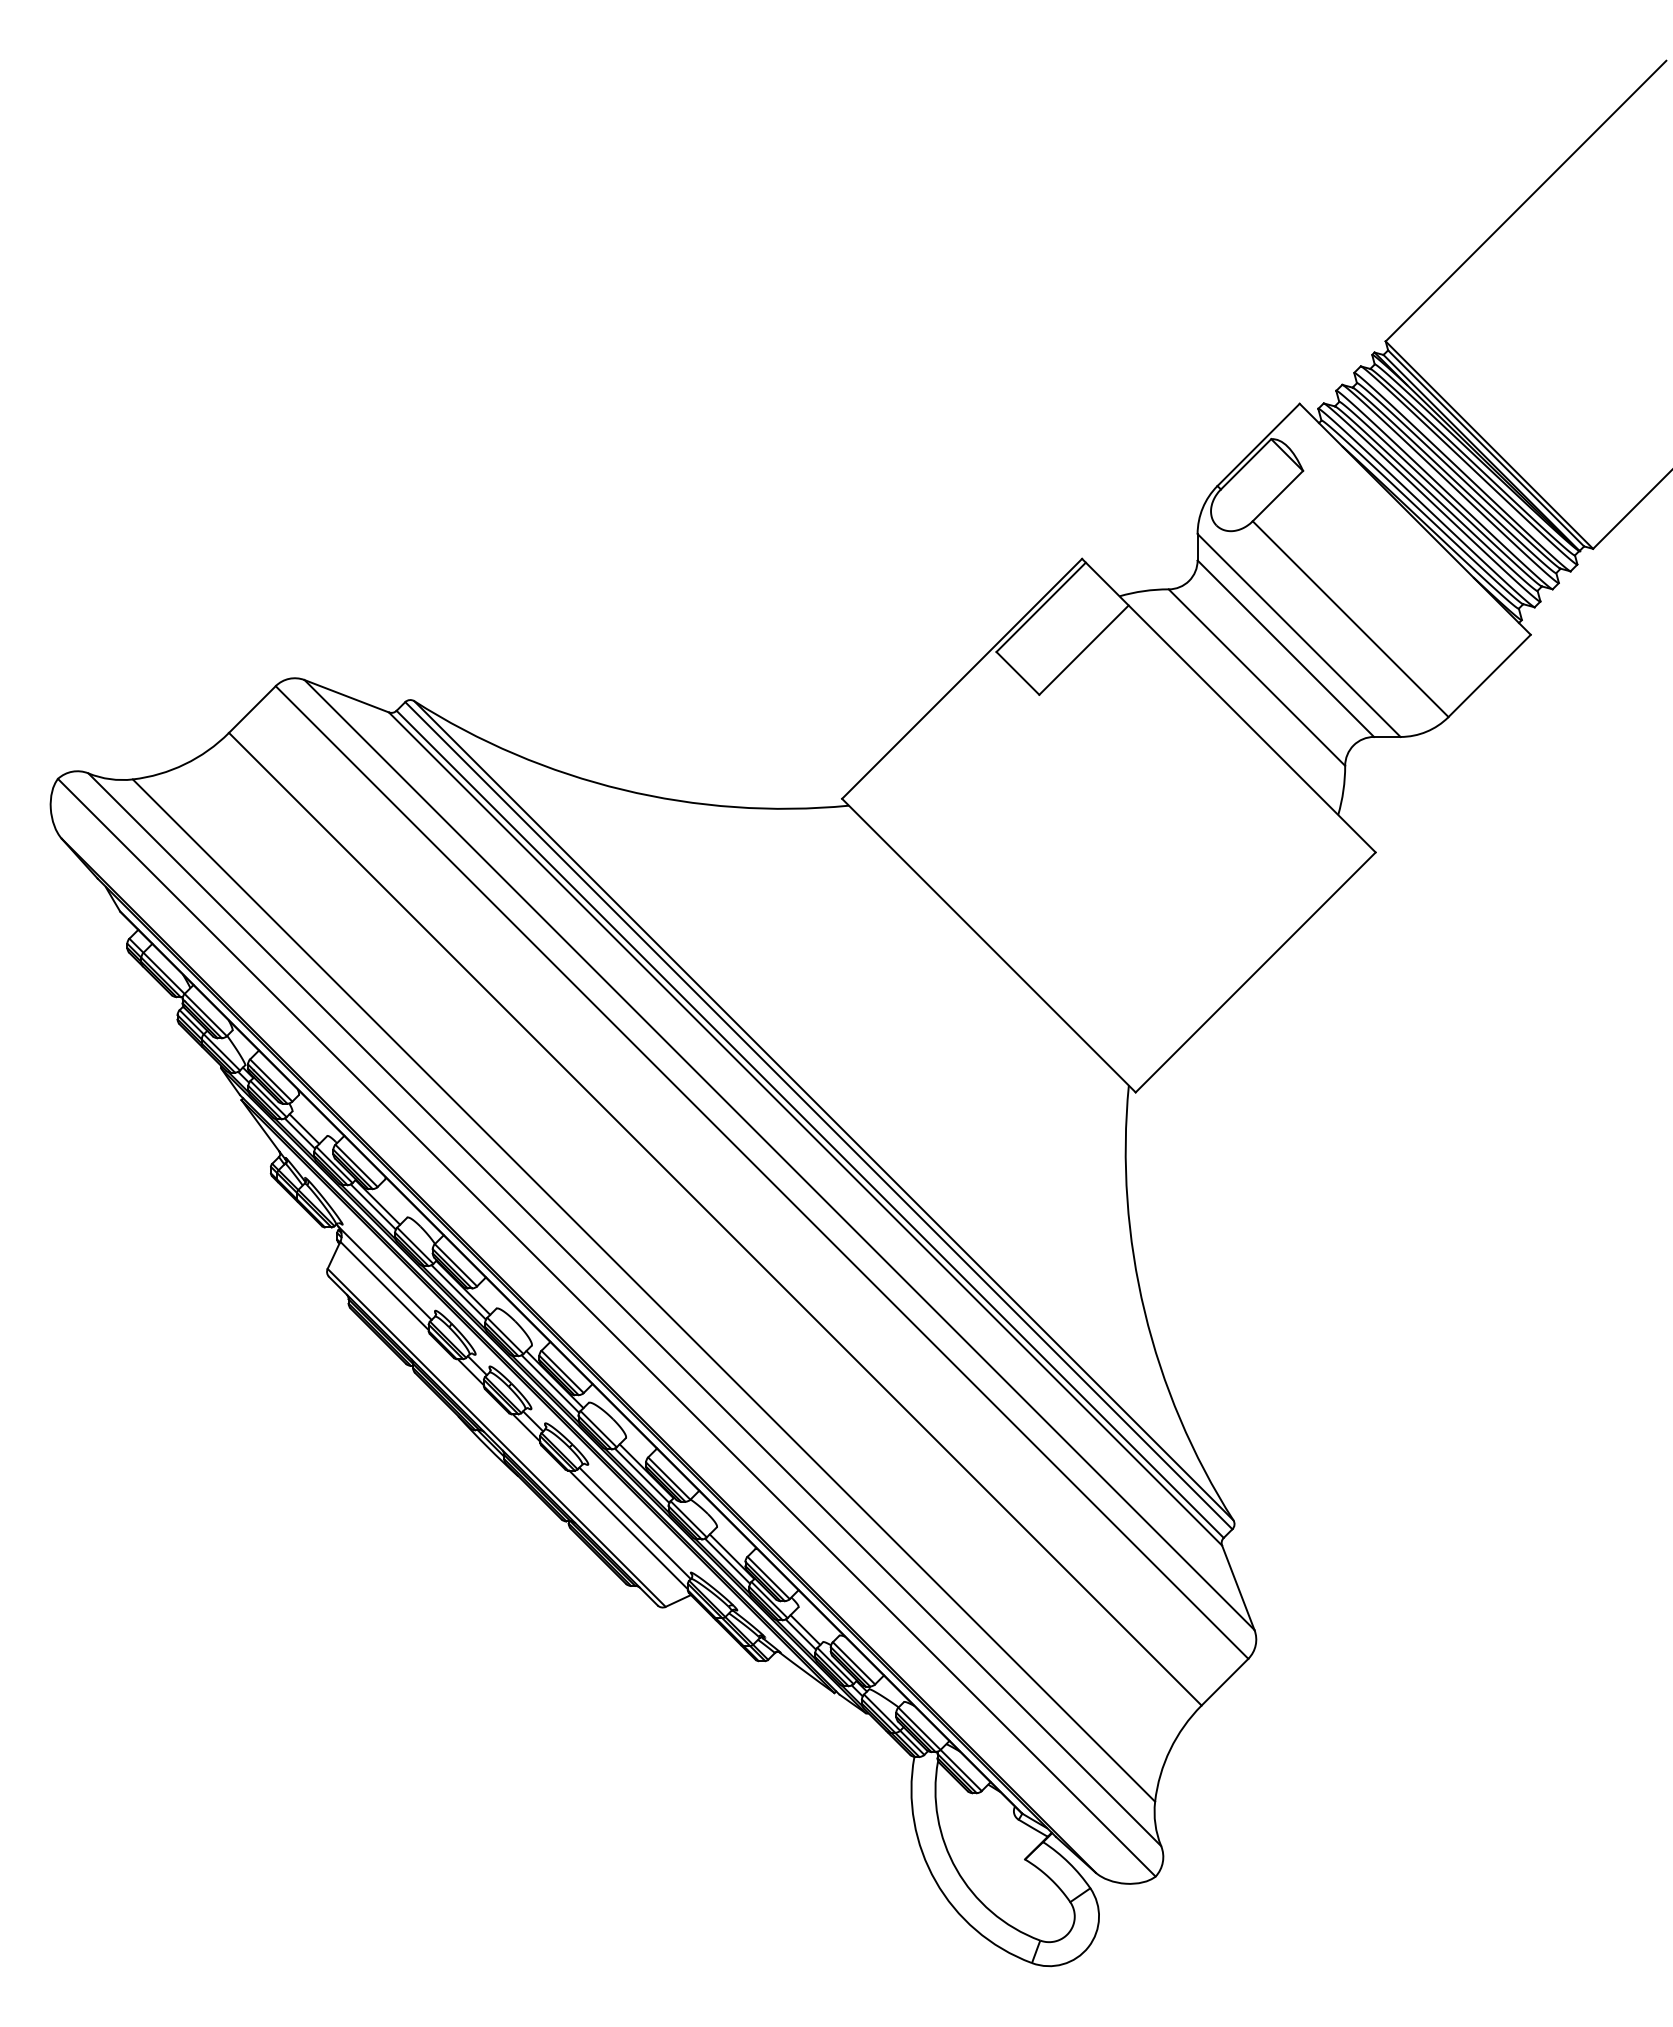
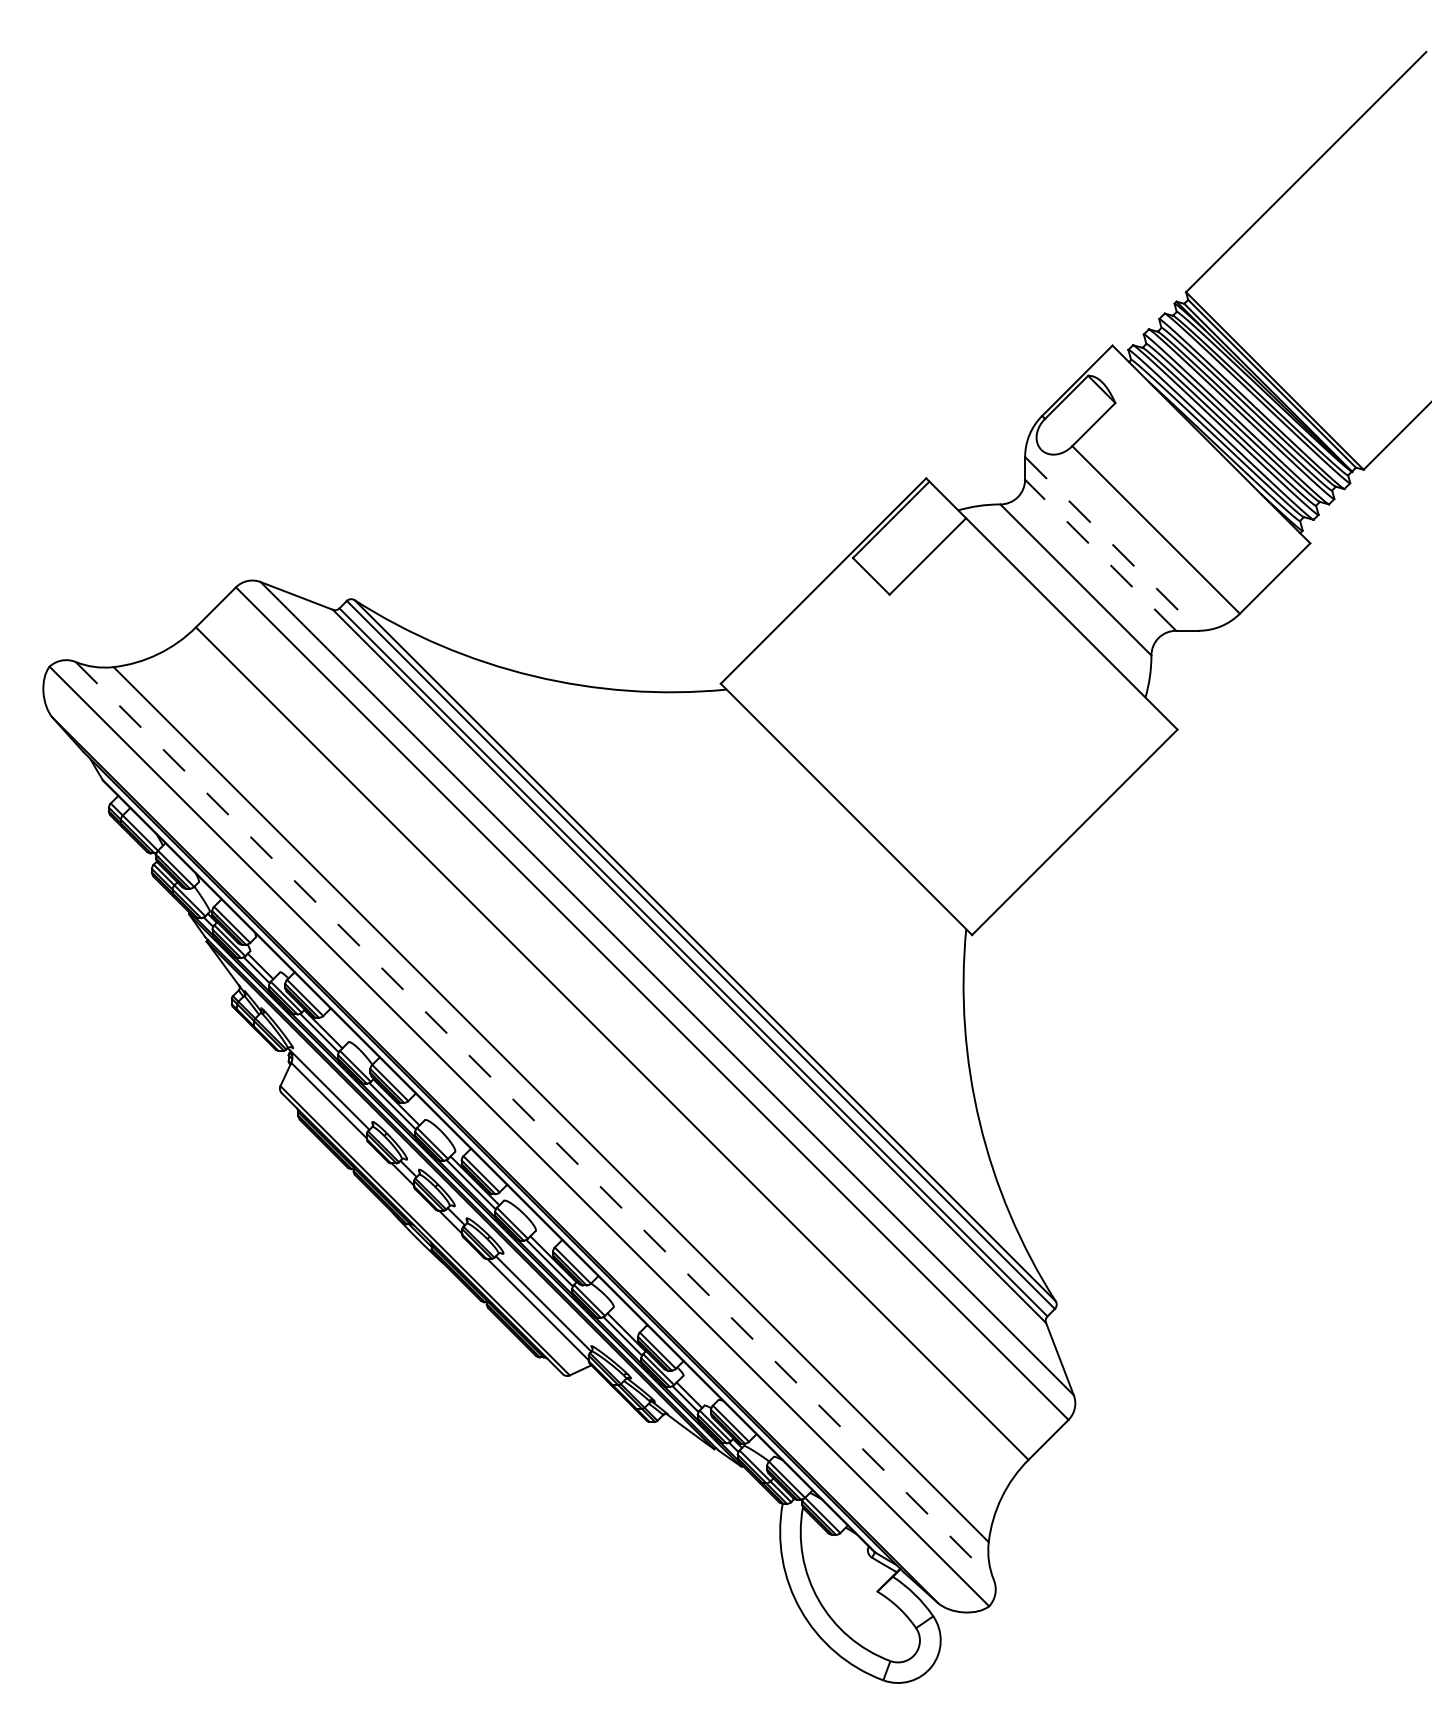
line: (1299, 635) -> (1112, 543), solid -> dashed
line: (1285, 648) -> (1100, 555), solid -> dashed
line: (624, 1309) -> (534, 1120), solid -> dashed

